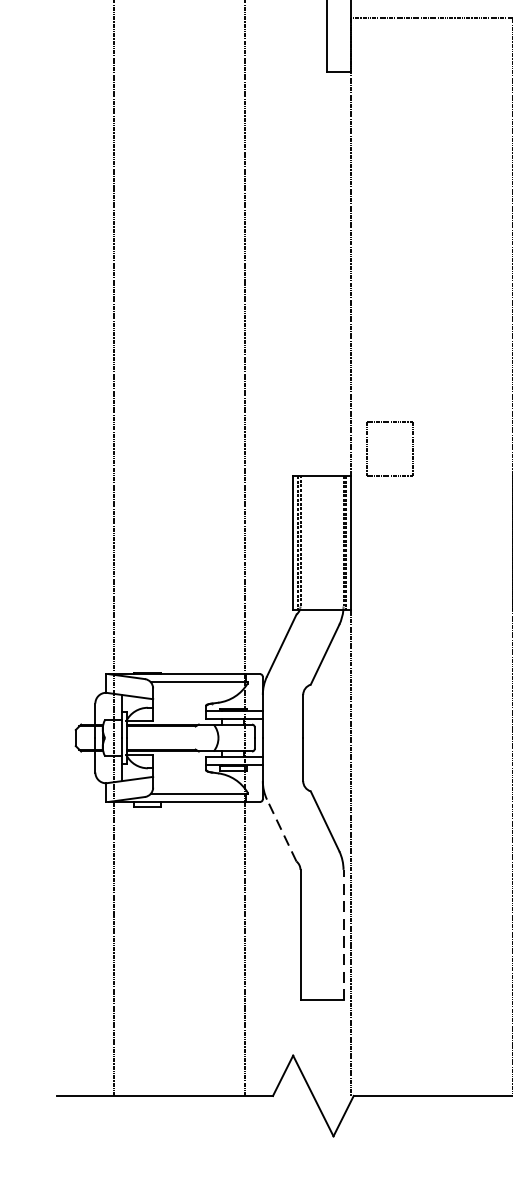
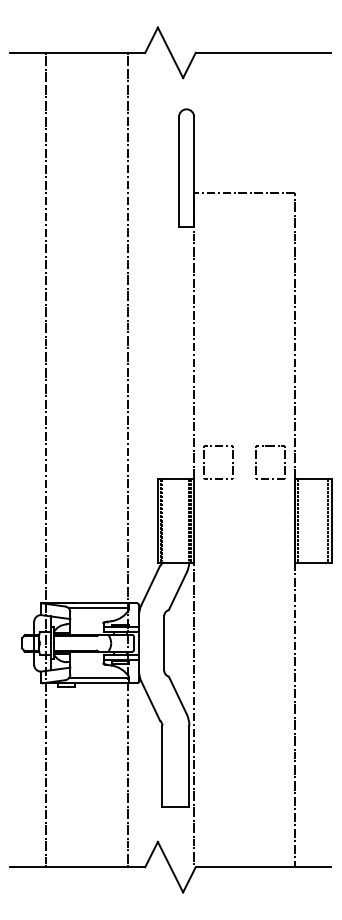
part: (450, 448) -> (256, 462), added
line: (281, 829) -> (150, 700), dashed -> solid
line: (343, 934) -> (189, 766), dashed -> solid

